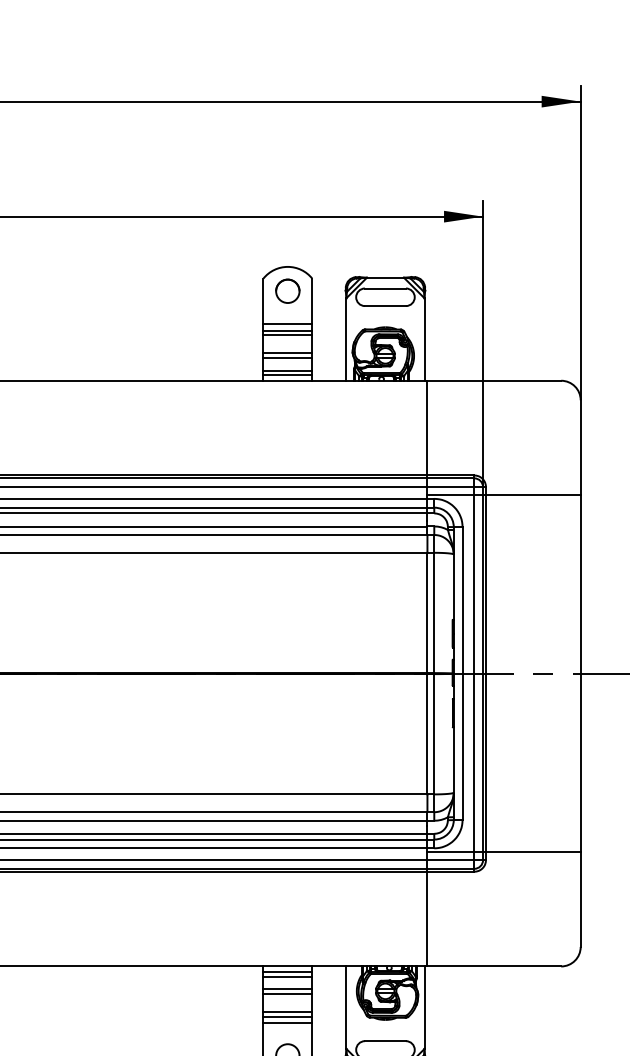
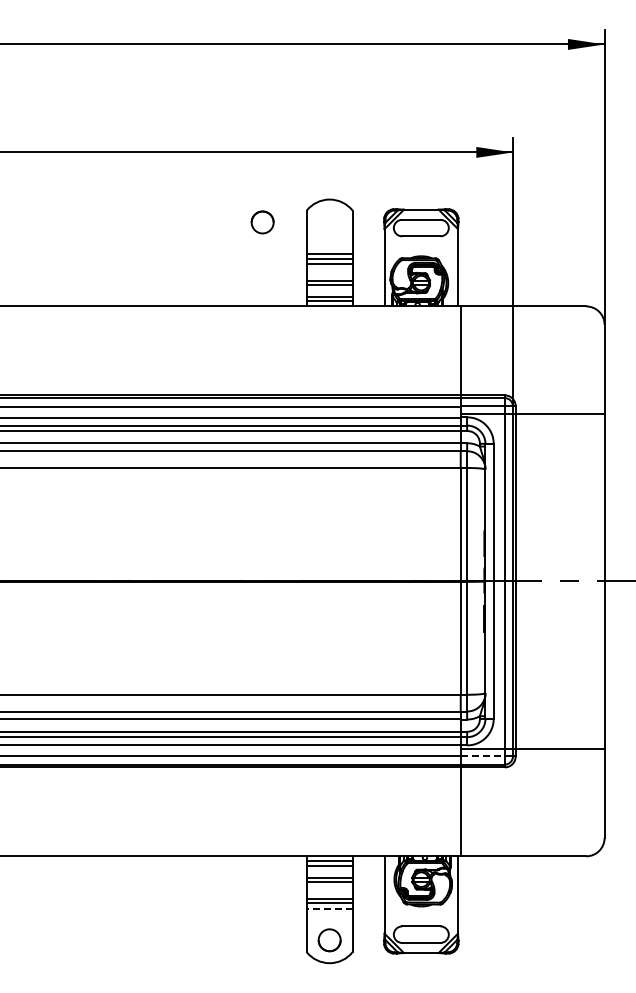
part: (287, 291) -> (262, 222), moved
line: (450, 860) -> (482, 756), solid -> dashed
line: (287, 1023) -> (329, 909), solid -> dashed

